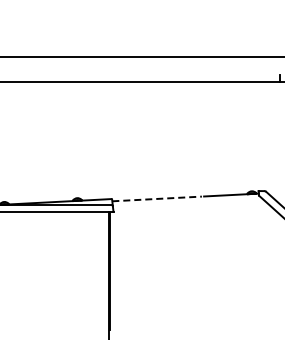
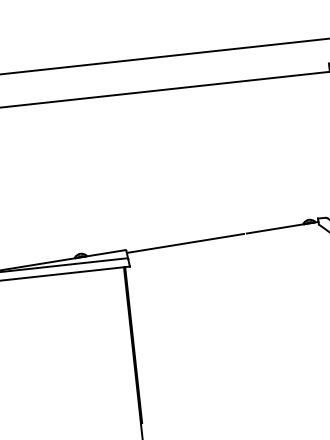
line: (157, 198) -> (185, 242), dashed -> solid

